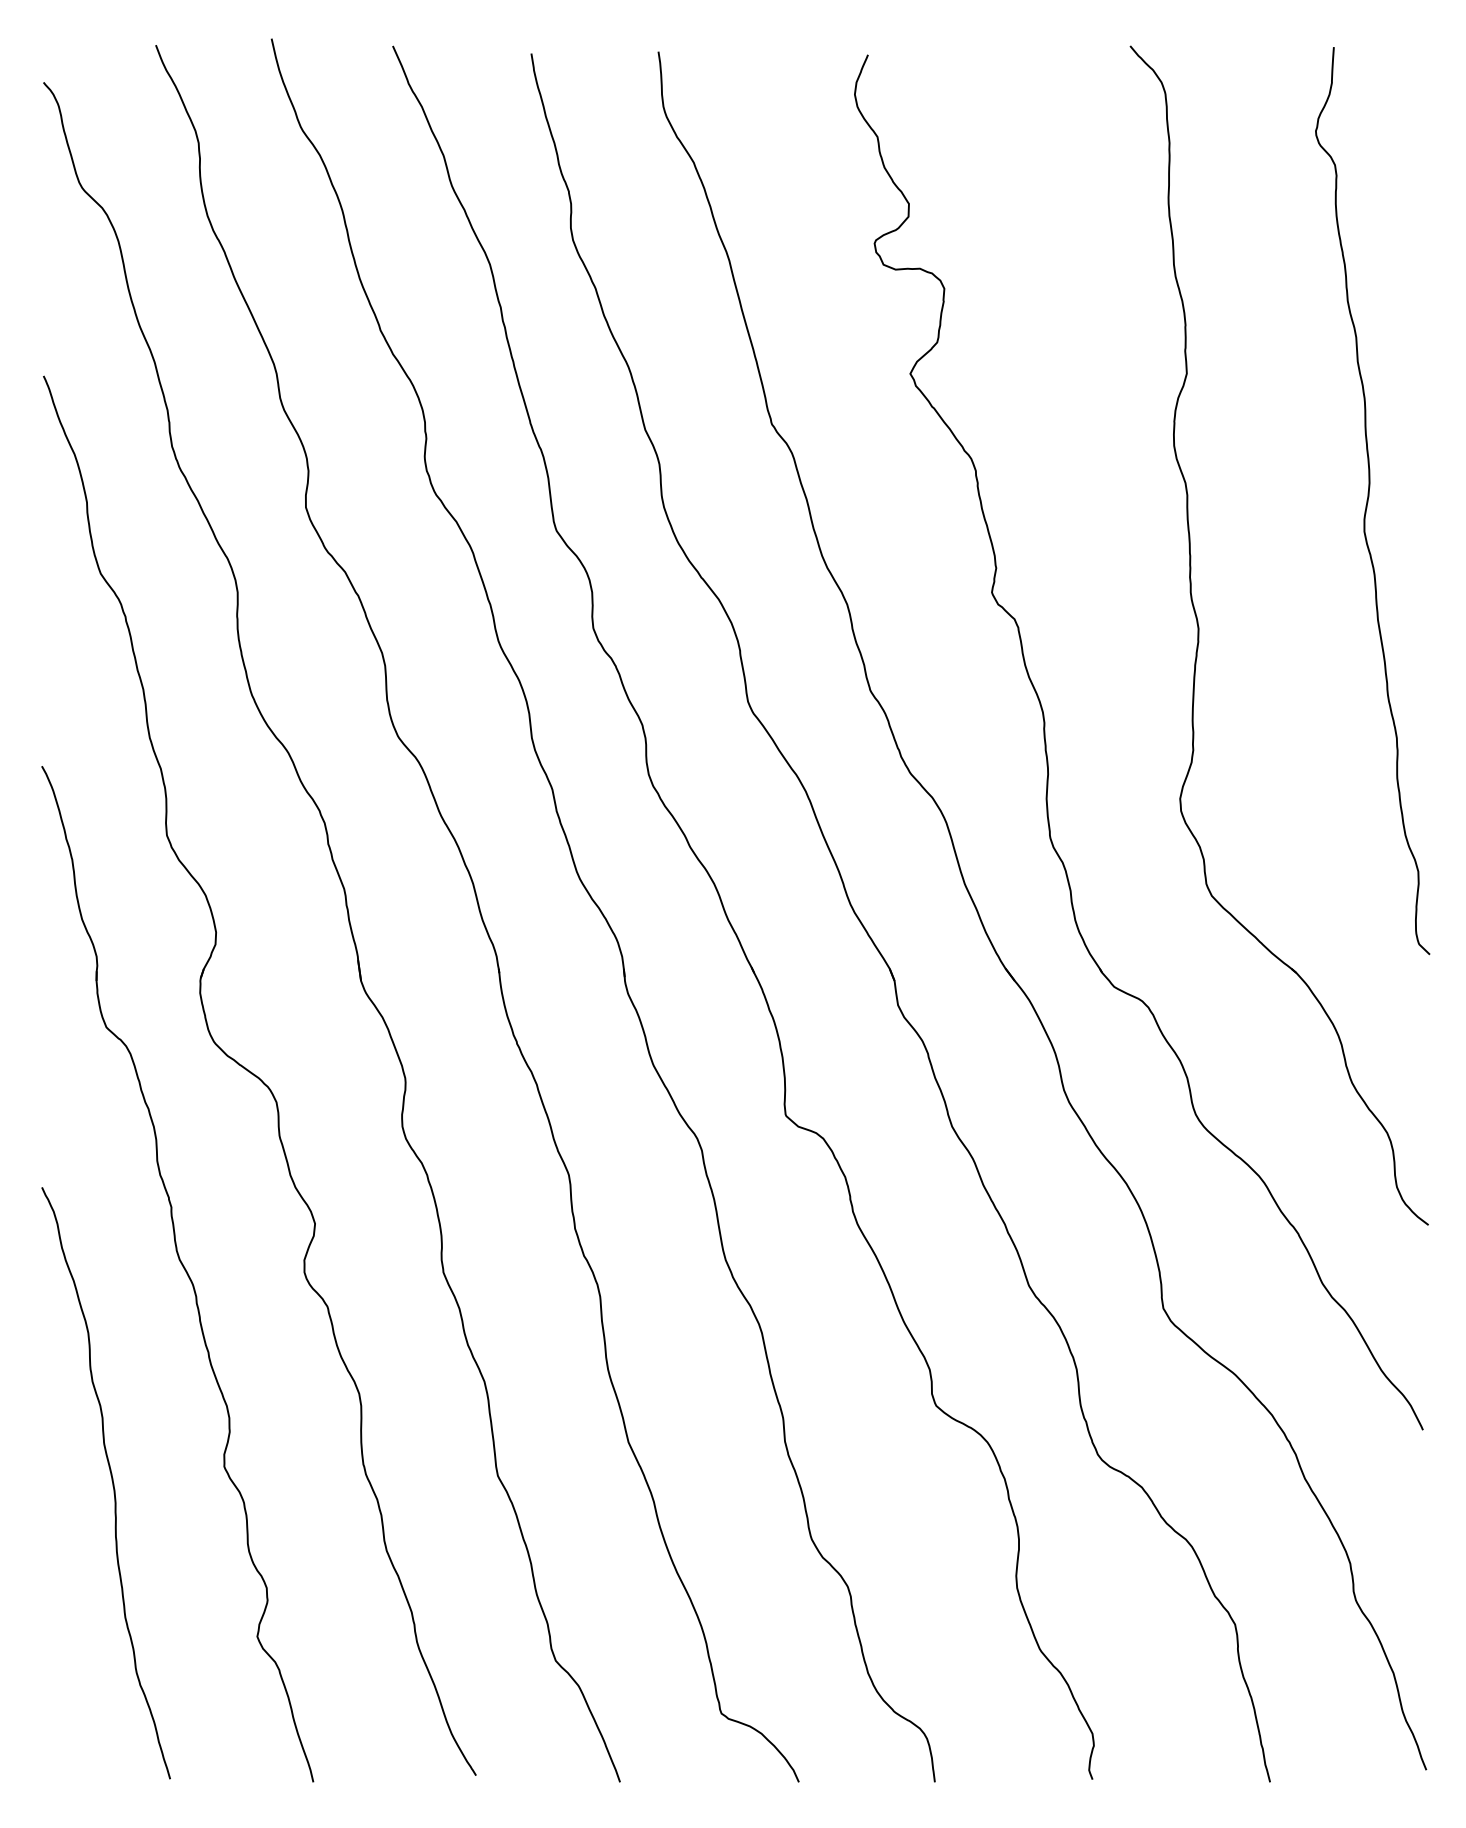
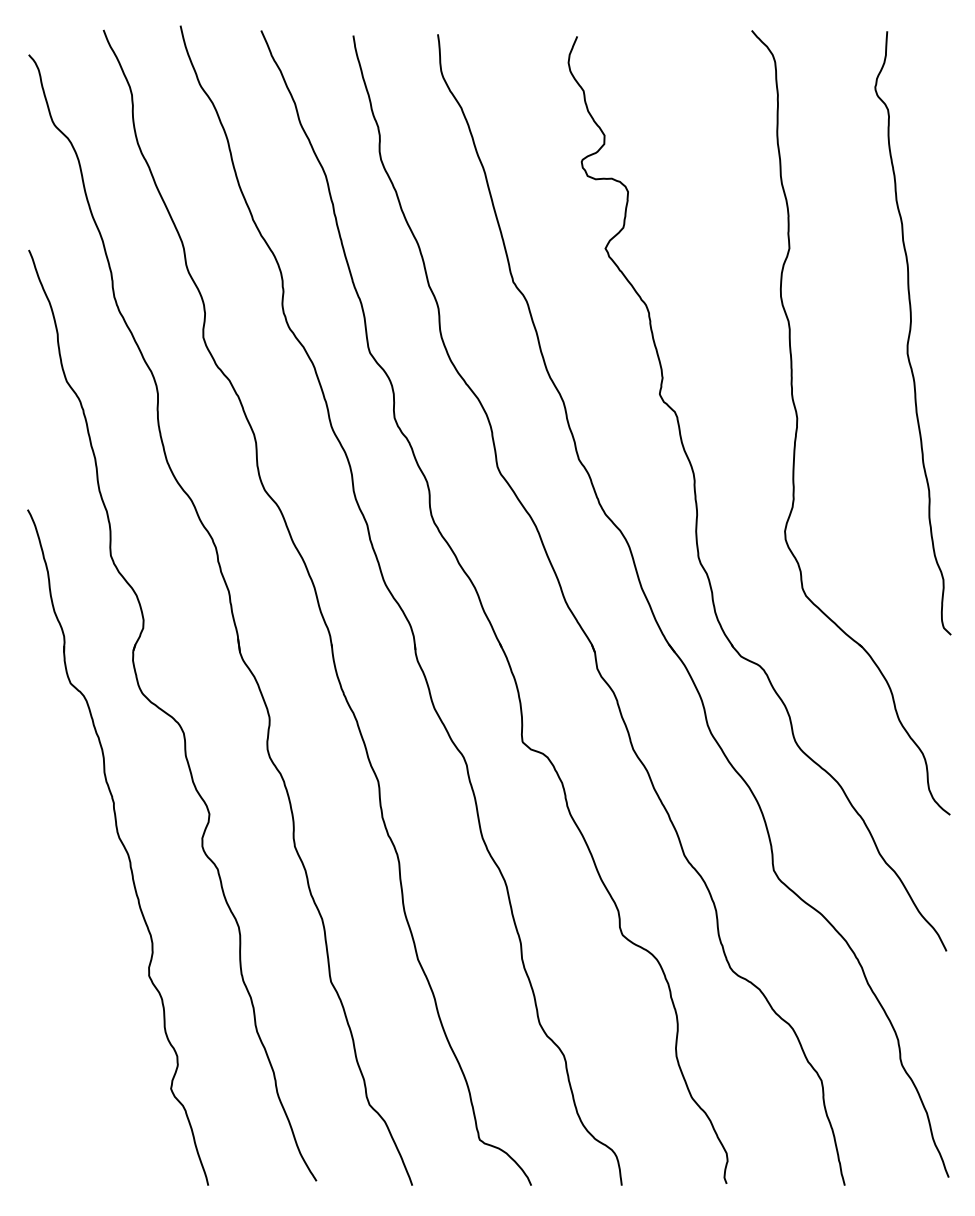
curve: (110, 1479) -> (73, 984), removed

